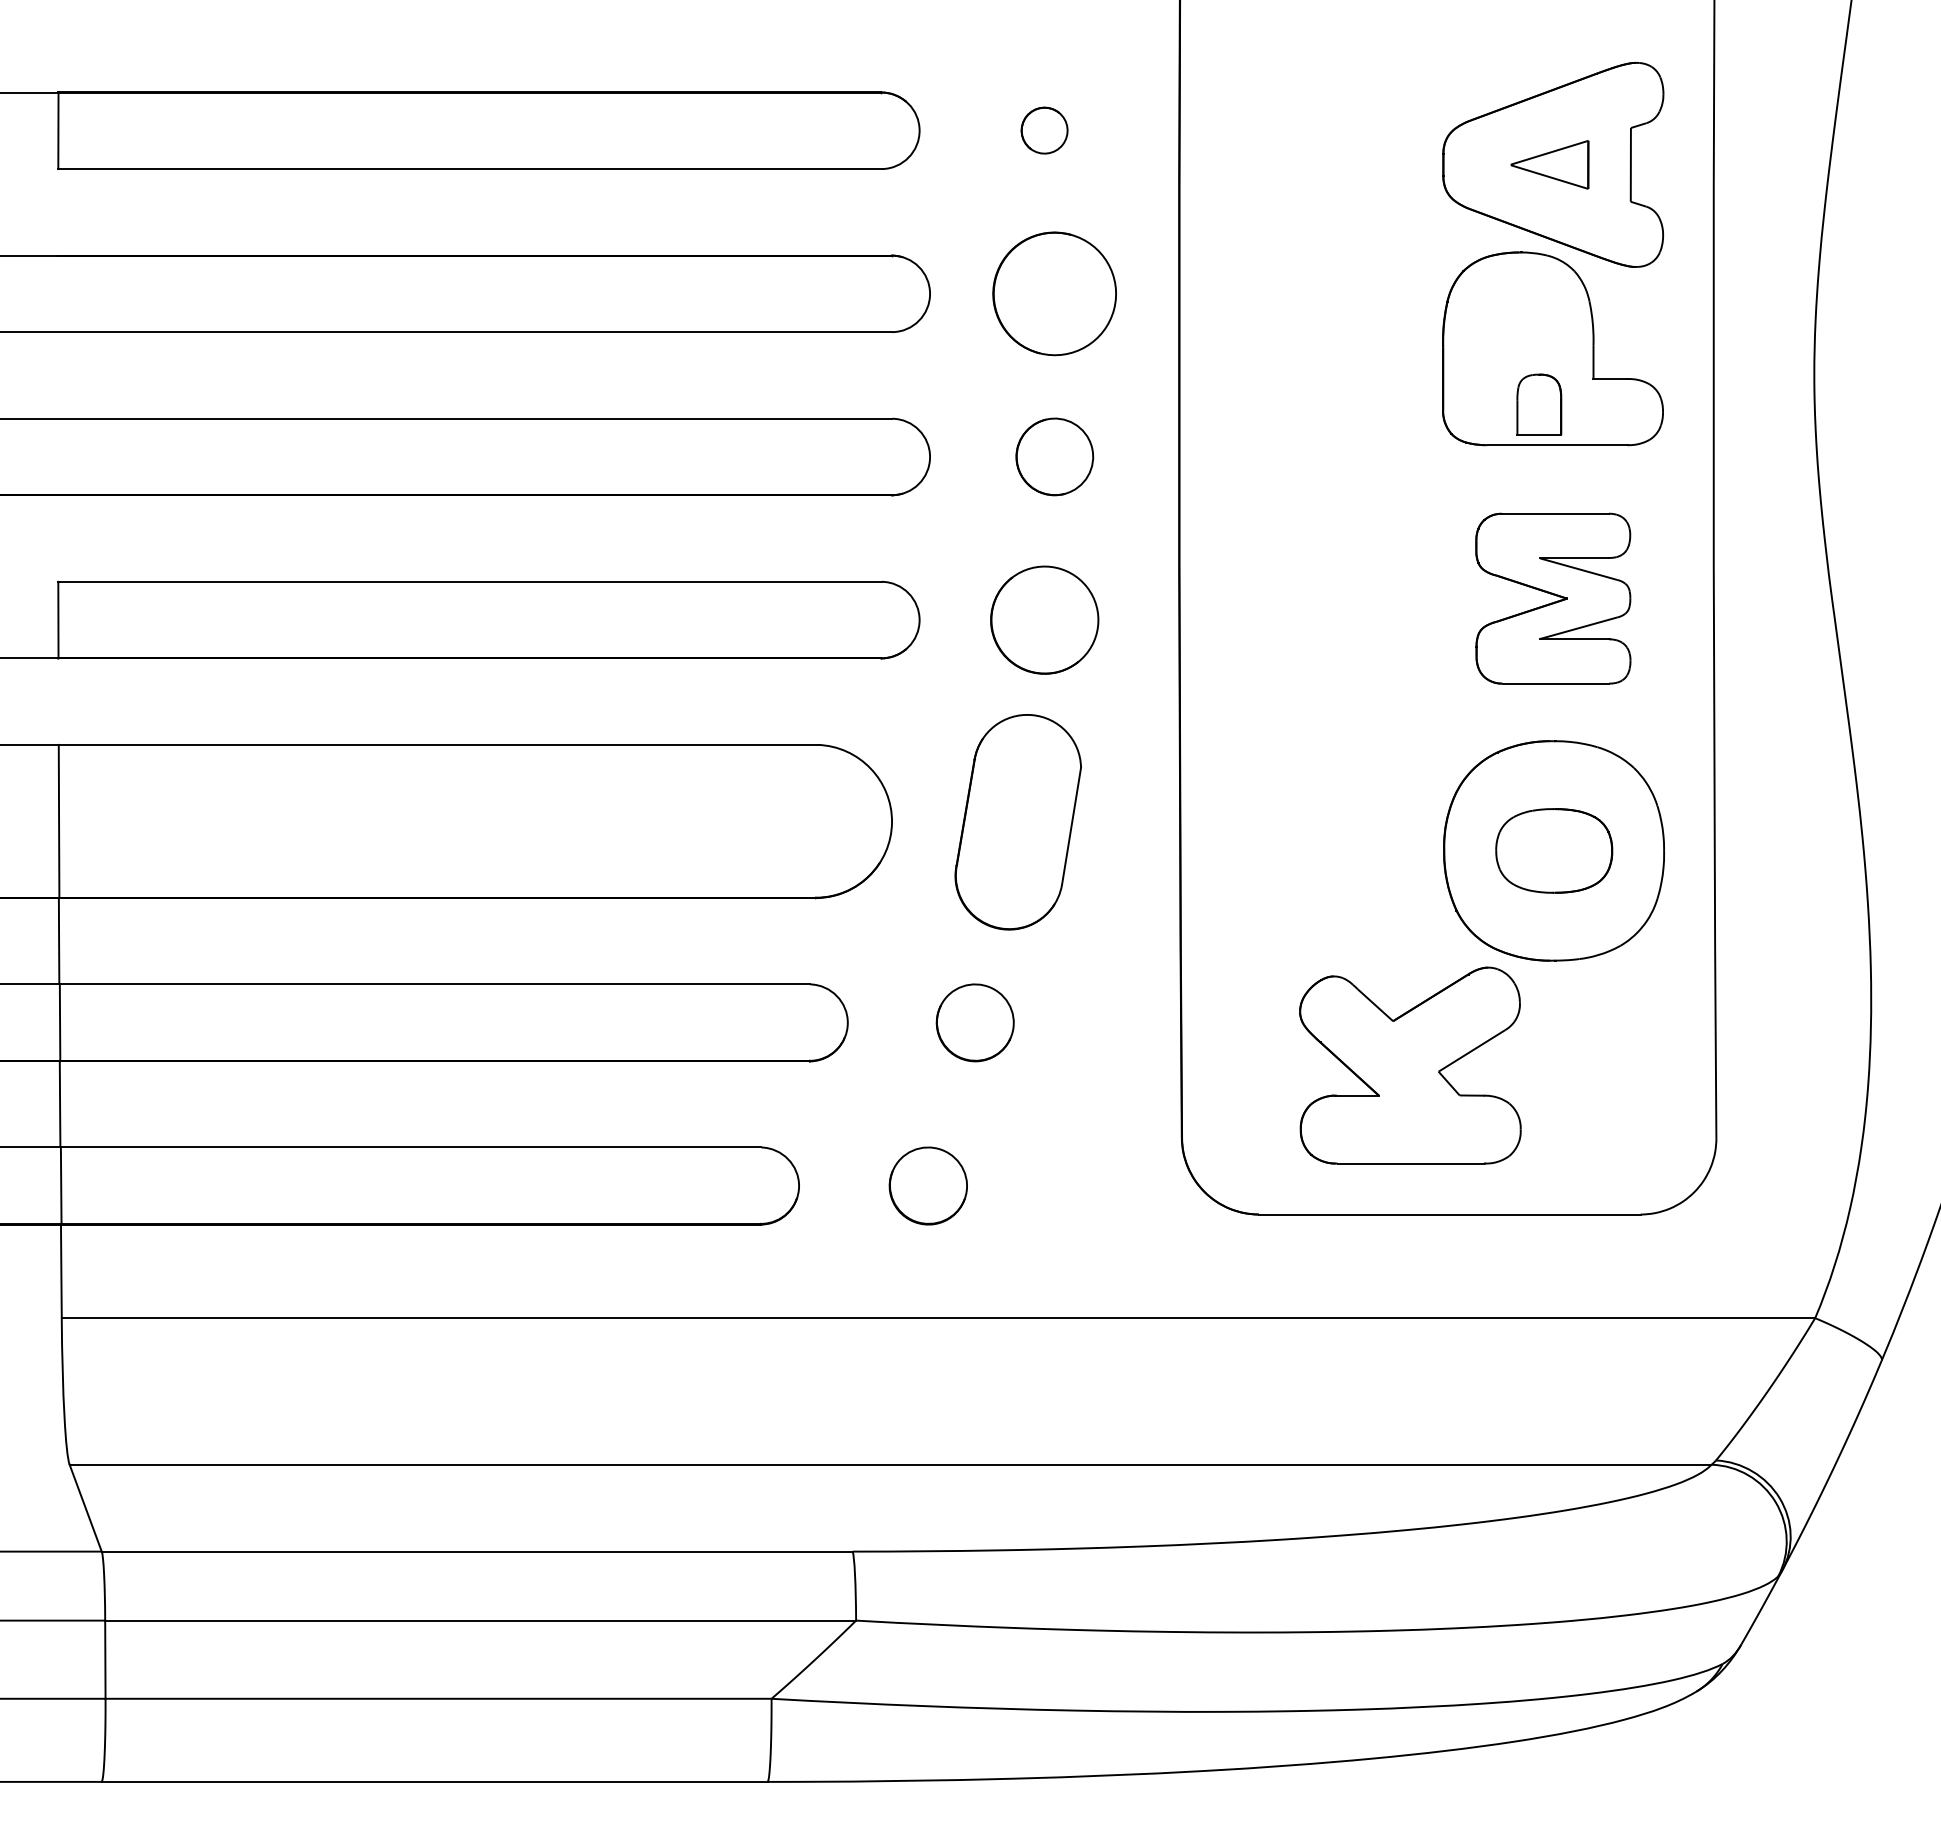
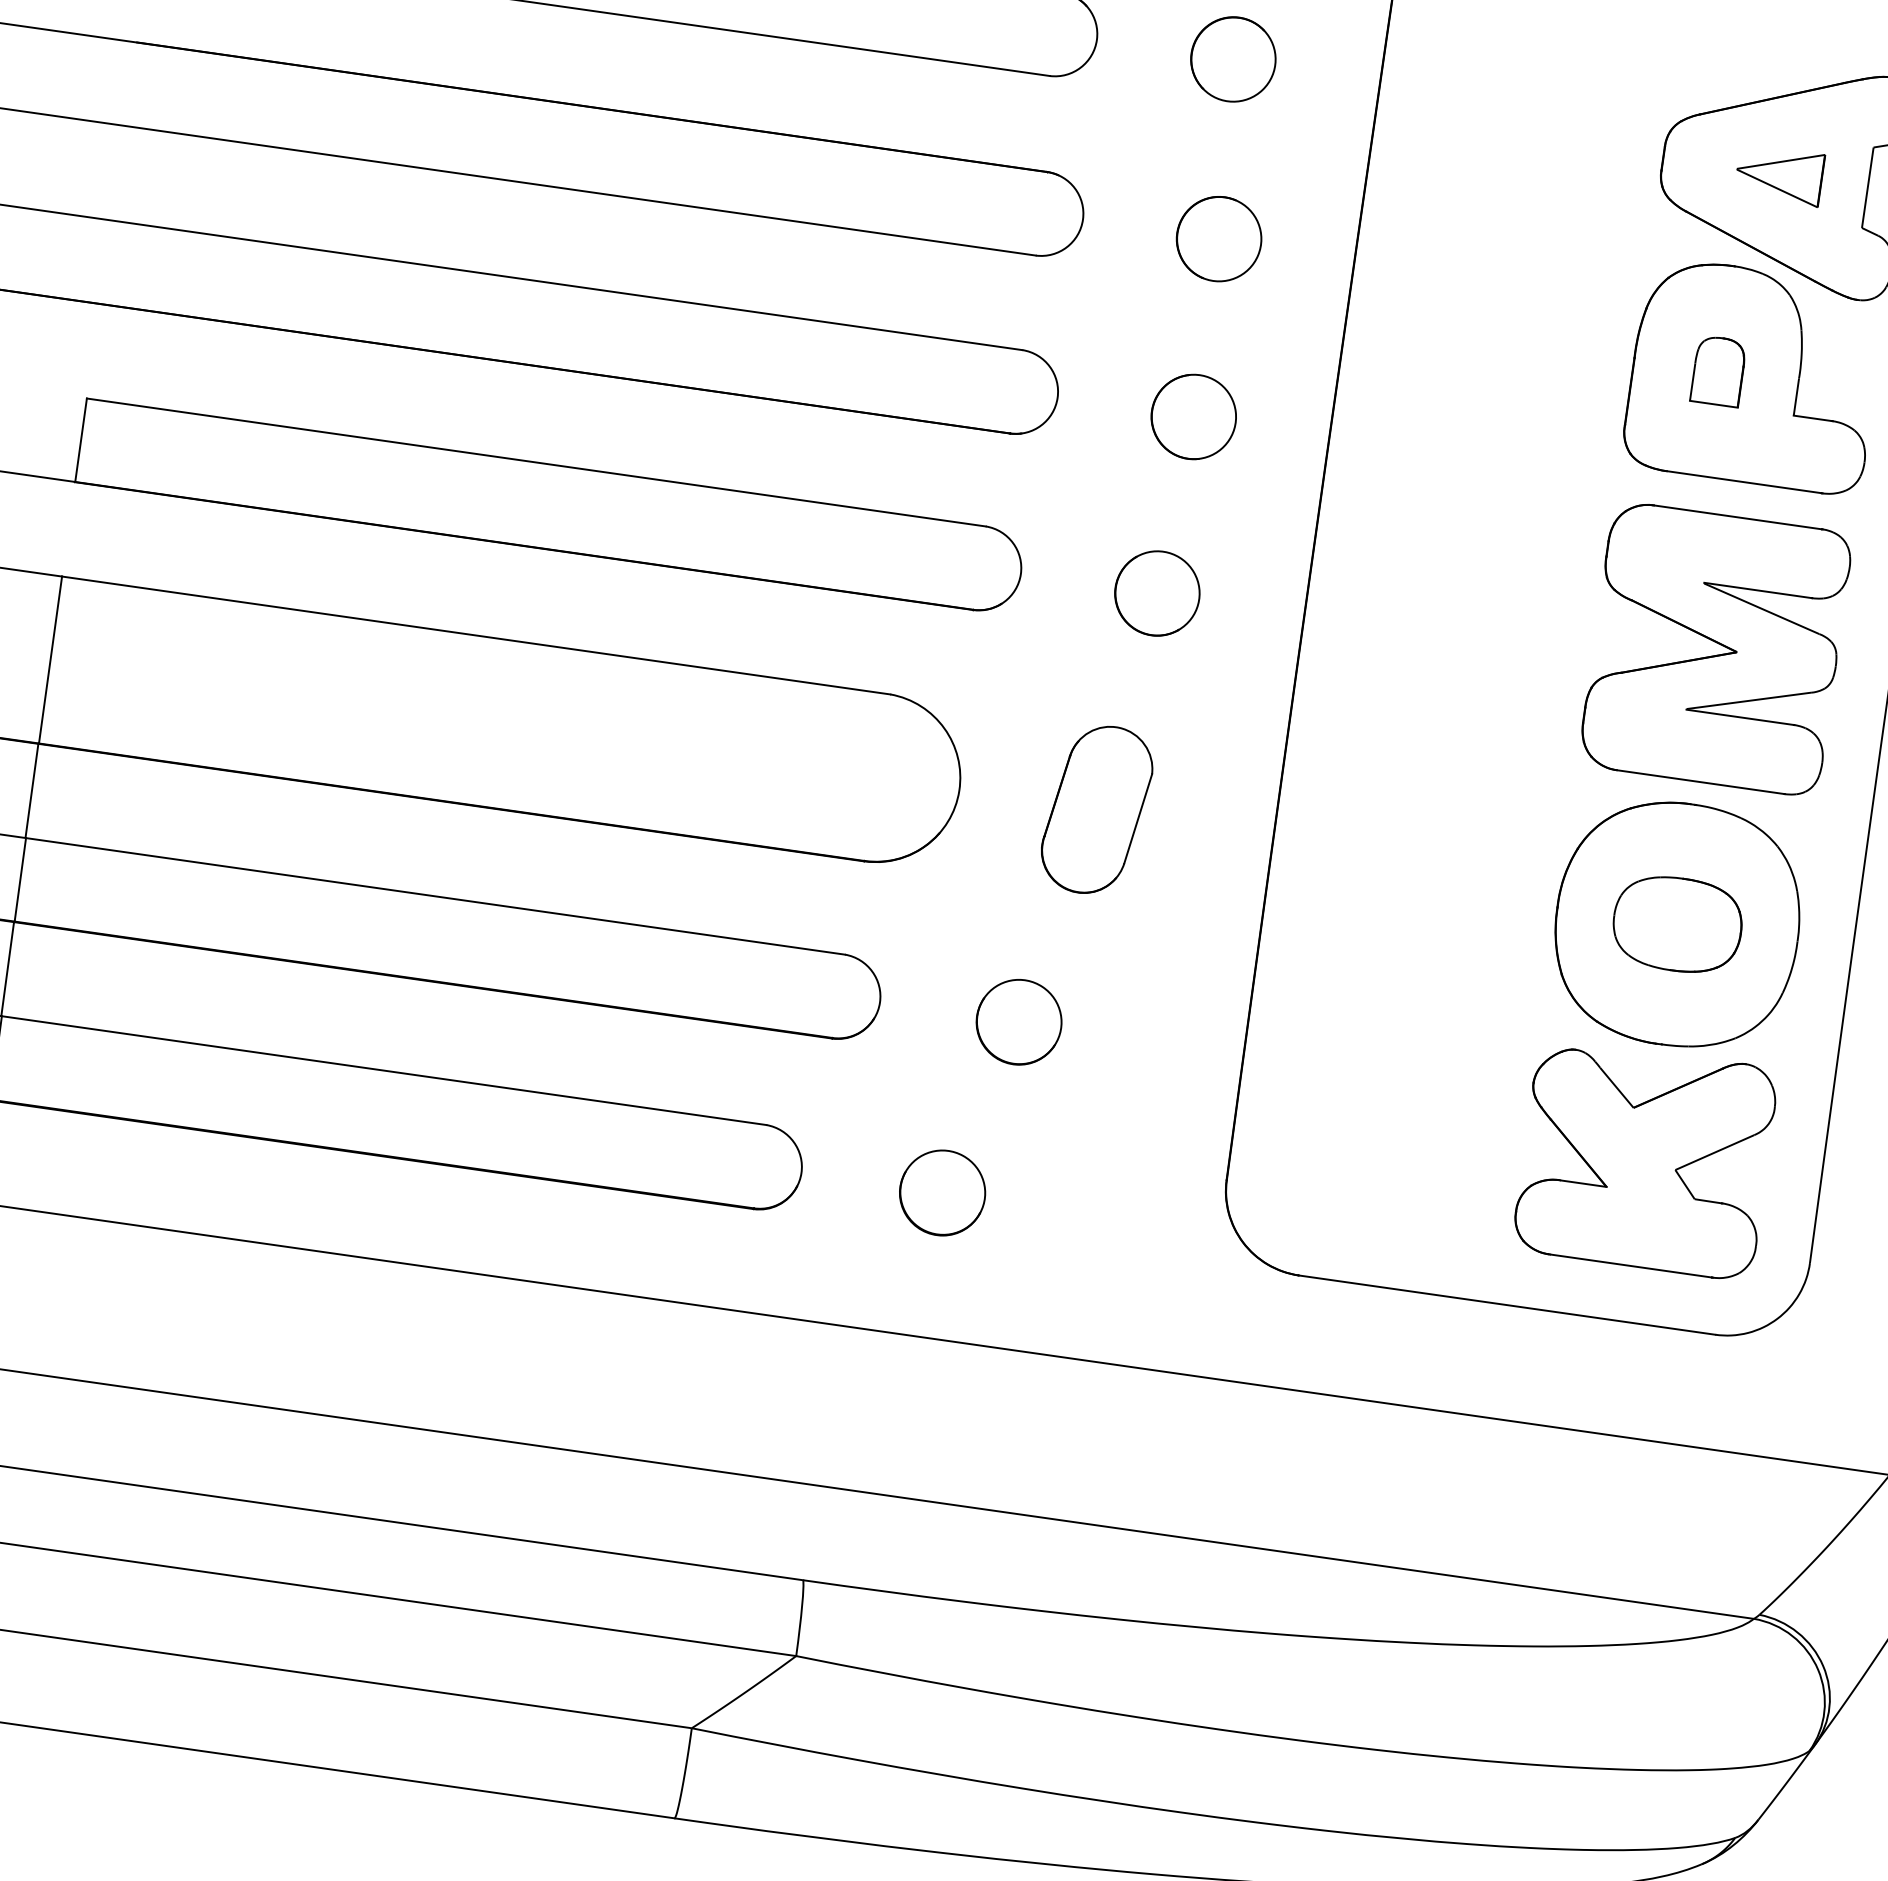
part: (1044, 130) -> (1233, 59), size x1.67
part: (1054, 293) -> (1218, 238), size x0.62
part: (1539, 404) -> (1718, 370), moved
part: (1553, 598) -> (1716, 648), size x1.43
part: (1044, 619) -> (1157, 592), size x0.71
part: (1017, 821) -> (1096, 809), size x0.71
part: (1410, 1065) -> (1645, 1158), moved

